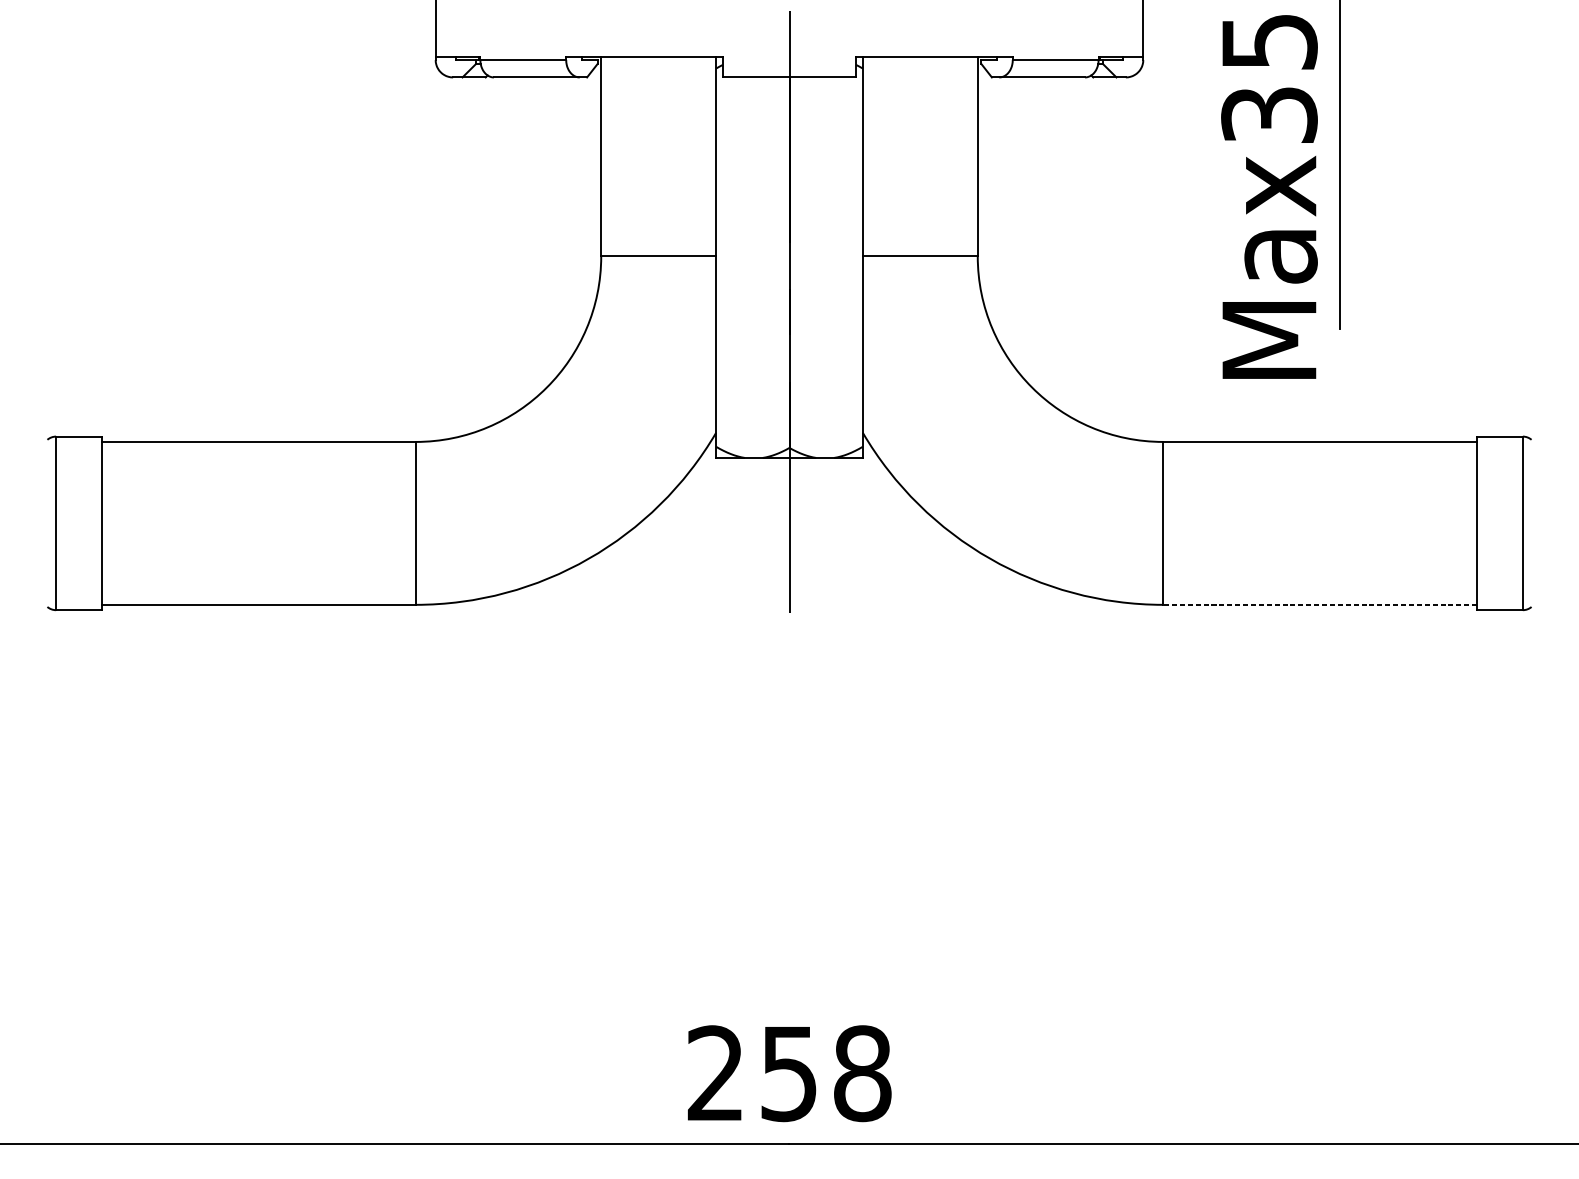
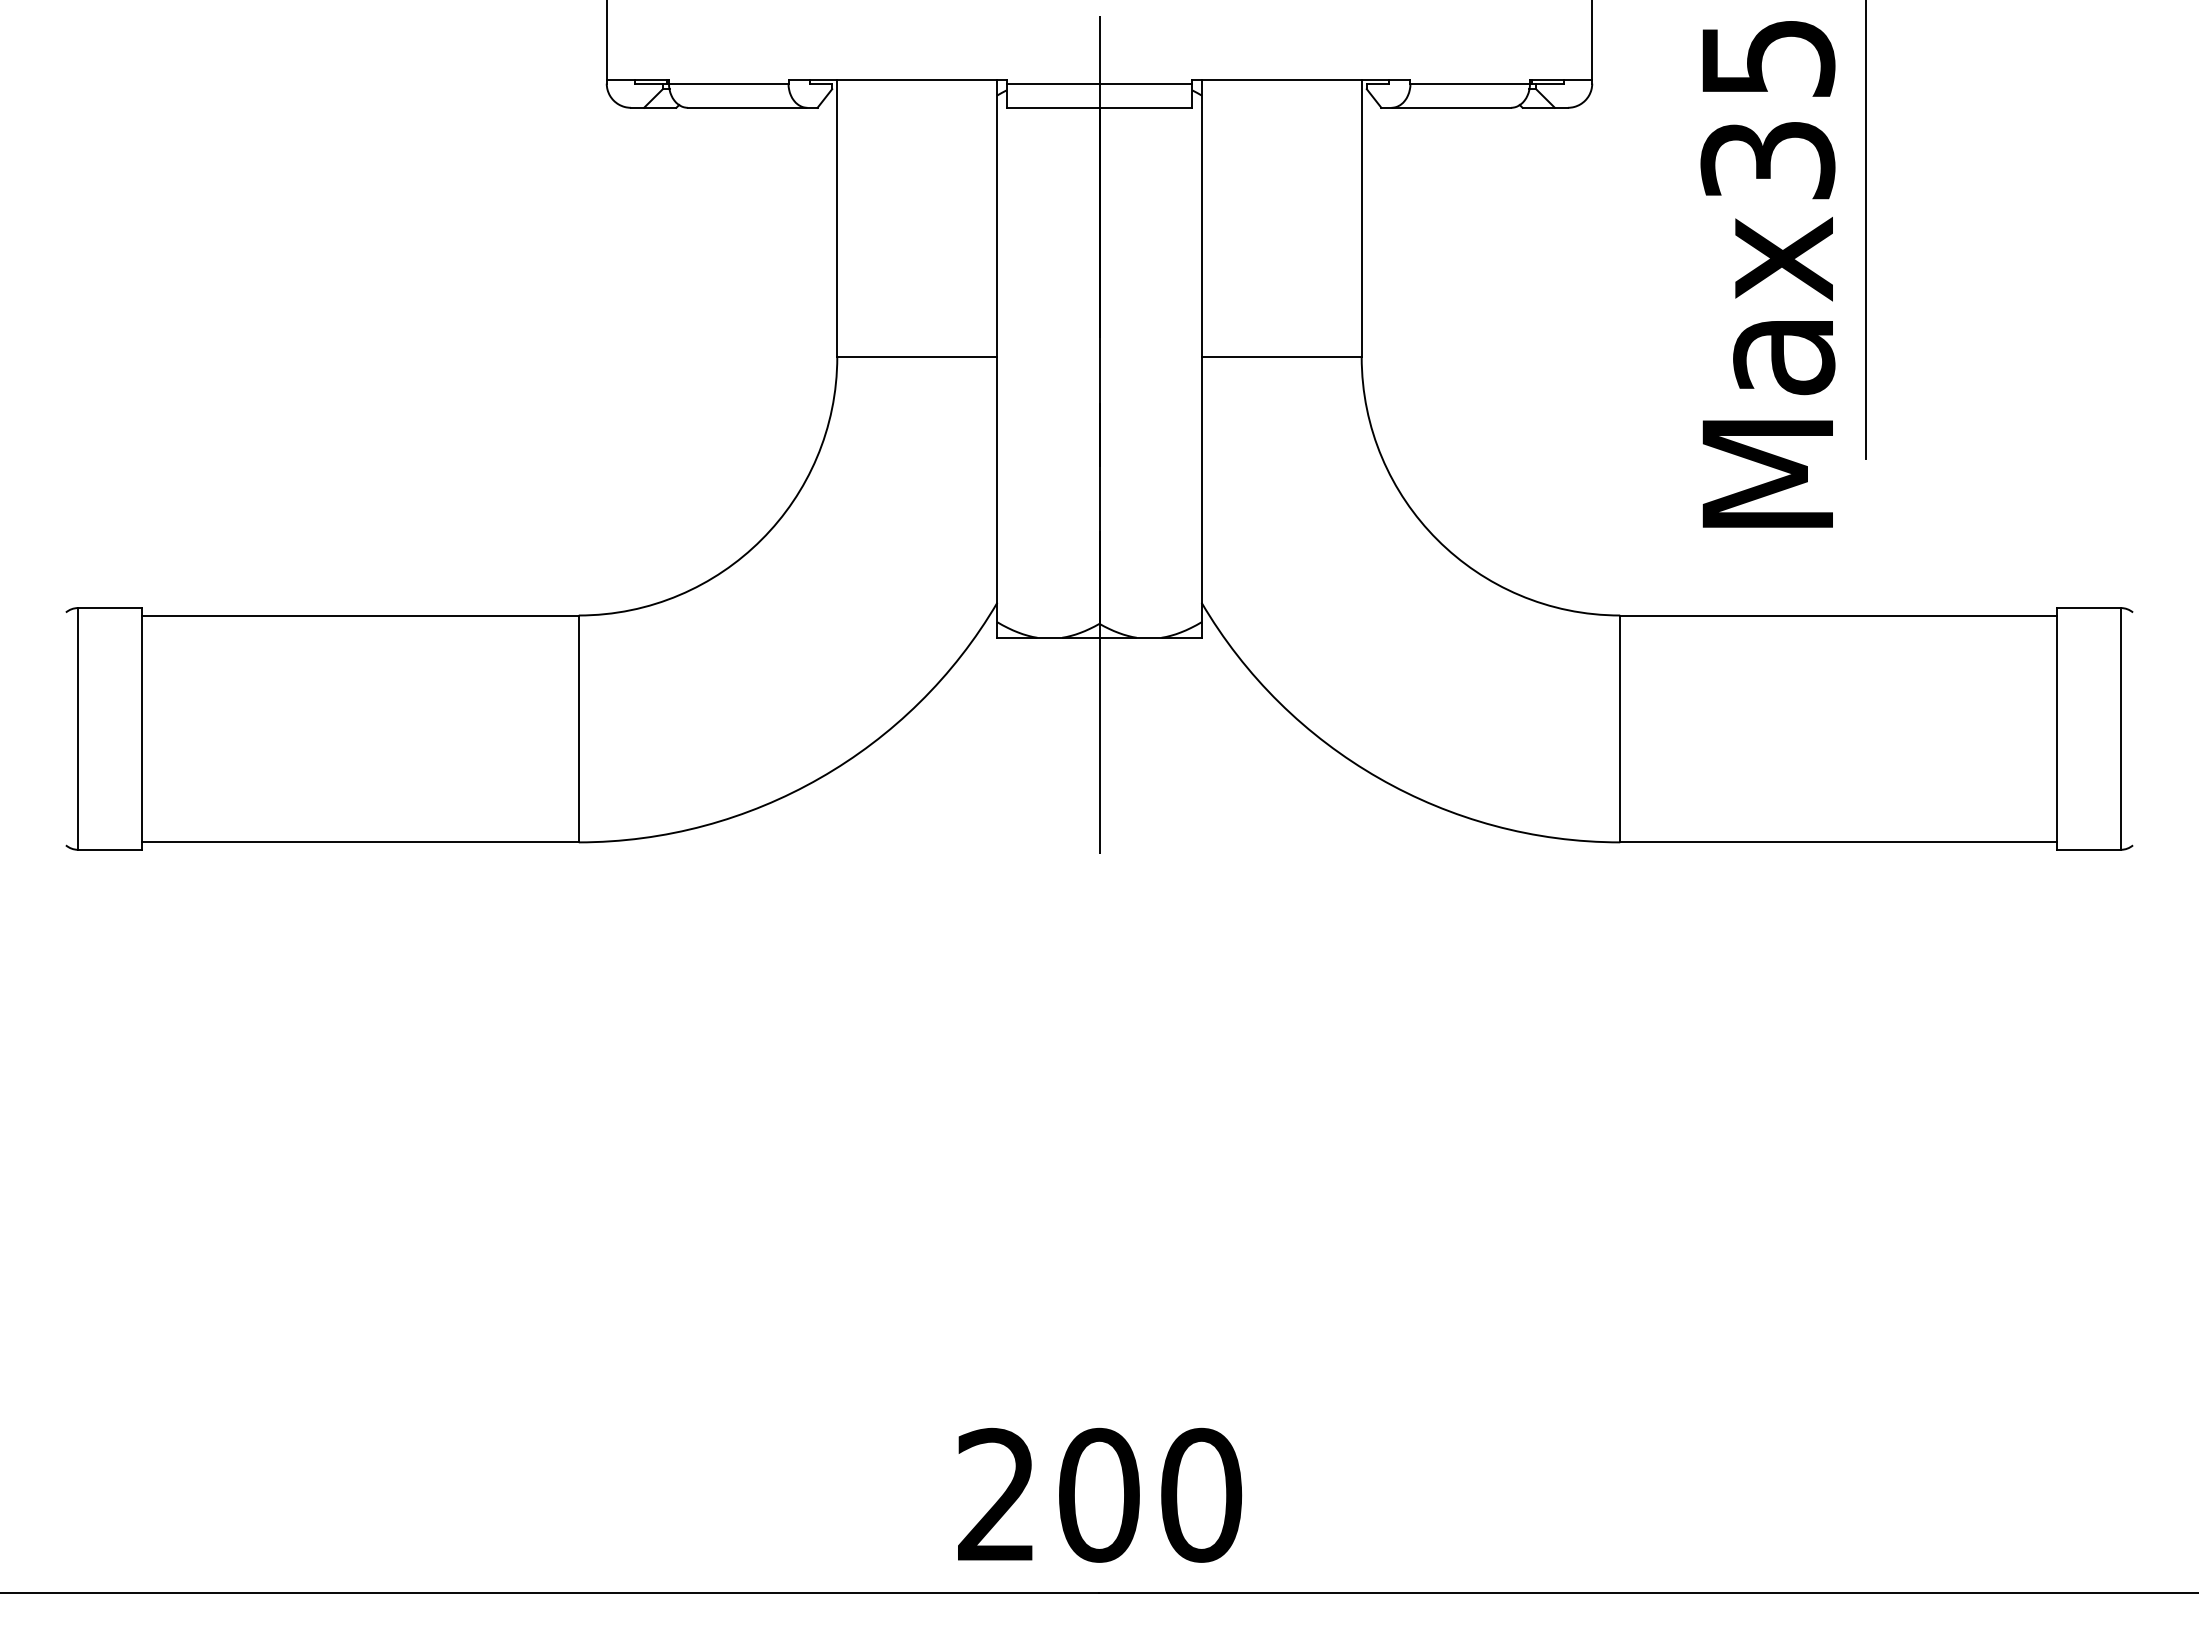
line: (789, 59) -> (1099, 83), added
line: (1320, 604) -> (1838, 842), dashed -> solid
text: (826, 1073) -> (1150, 1494), 258 -> 200

